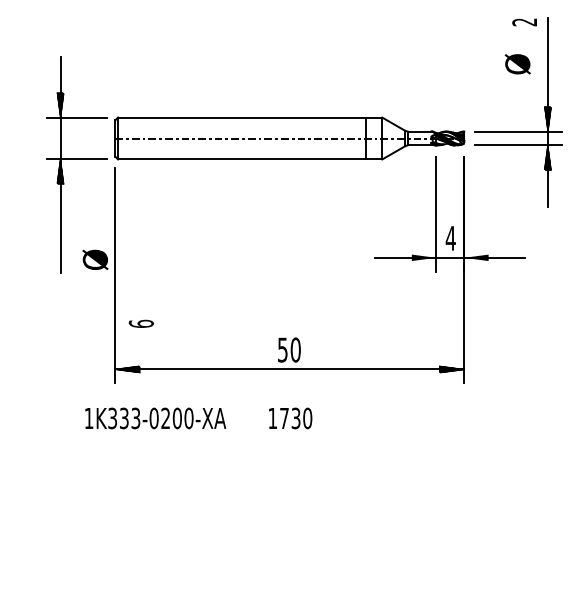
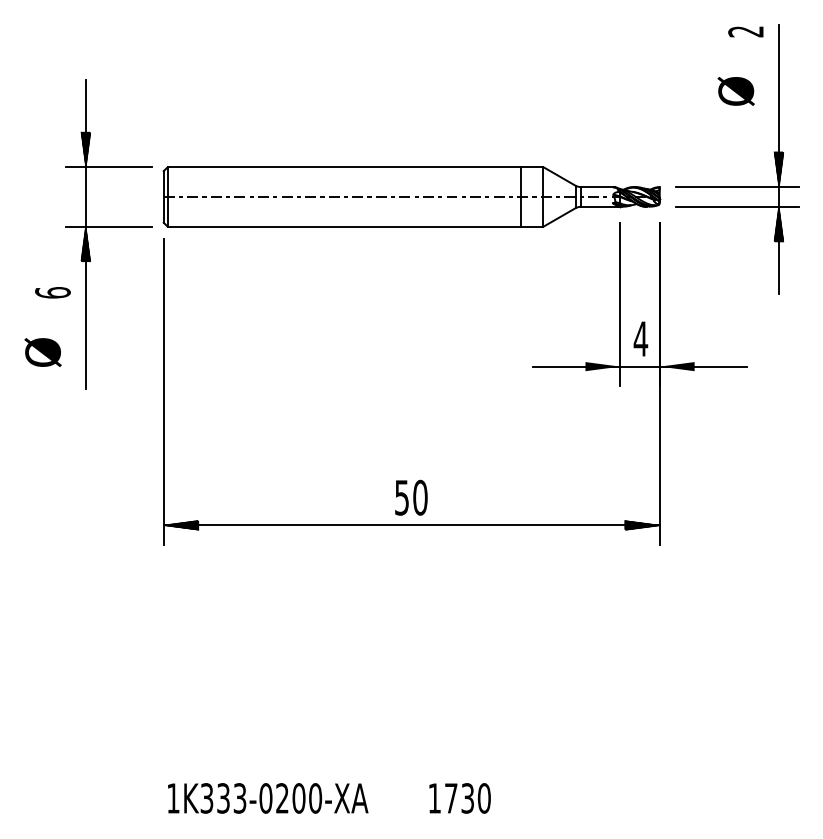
text: (95, 259) -> (43, 351), moved
text: (140, 323) -> (51, 292), moved
text: (198, 418) -> (329, 798), moved

